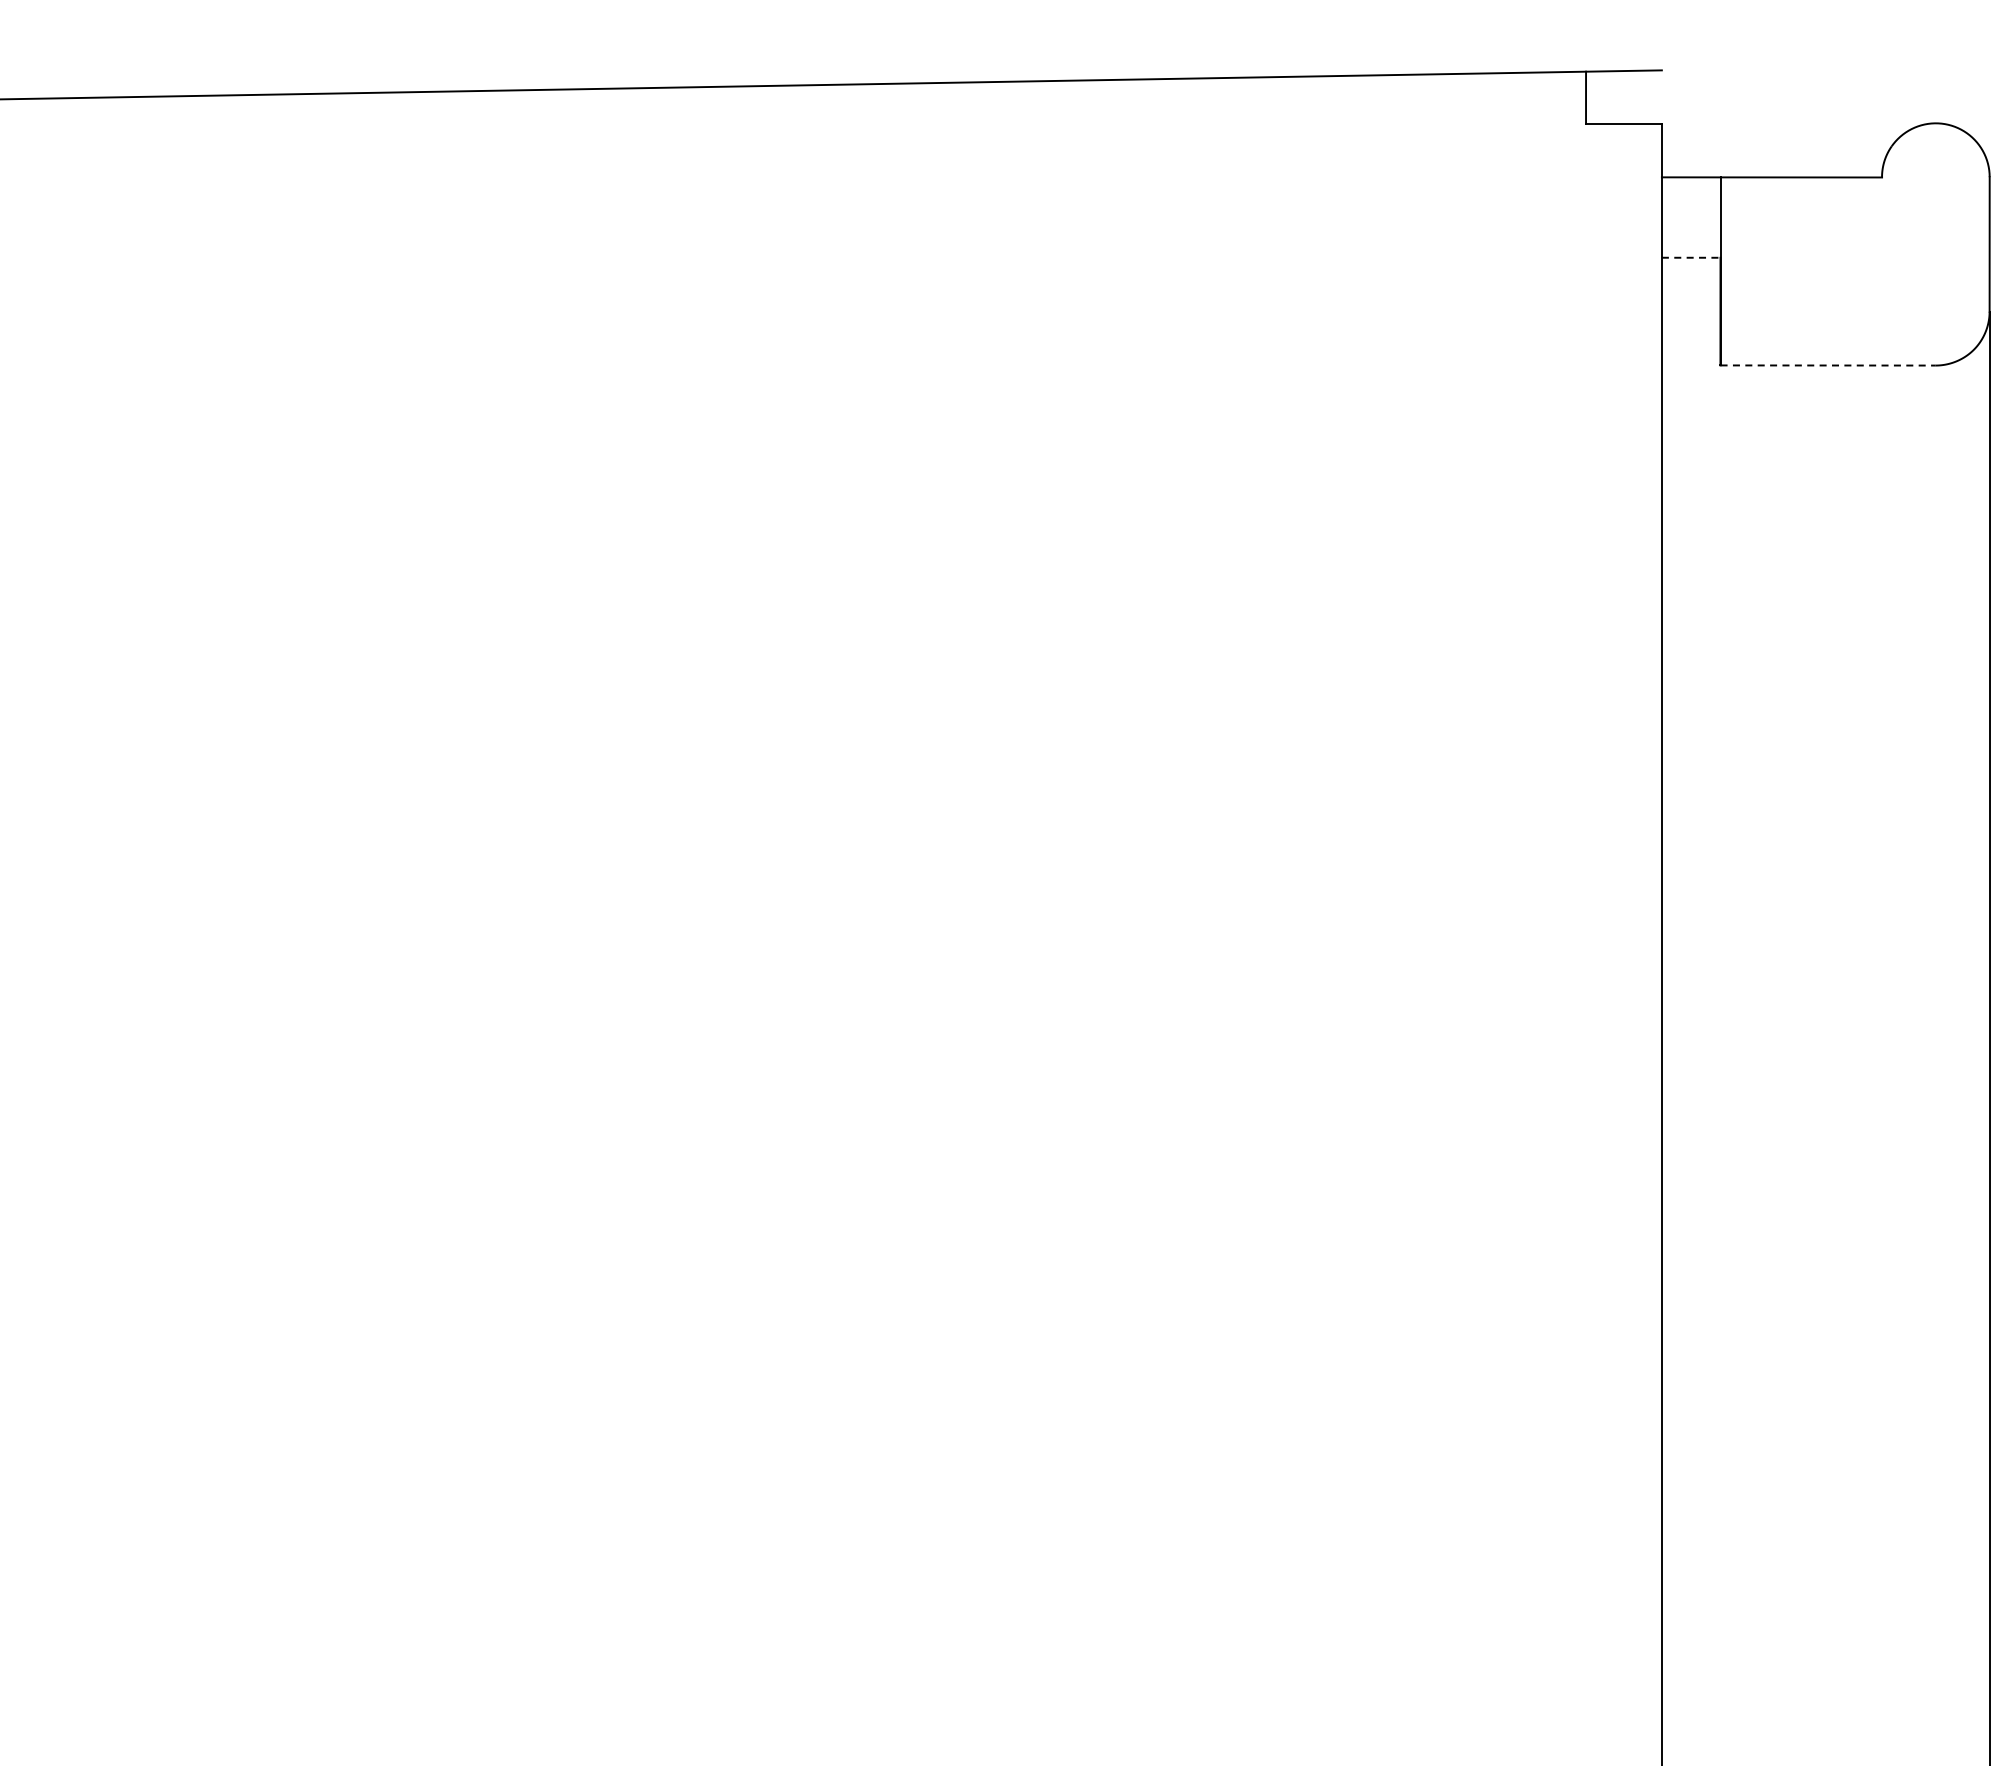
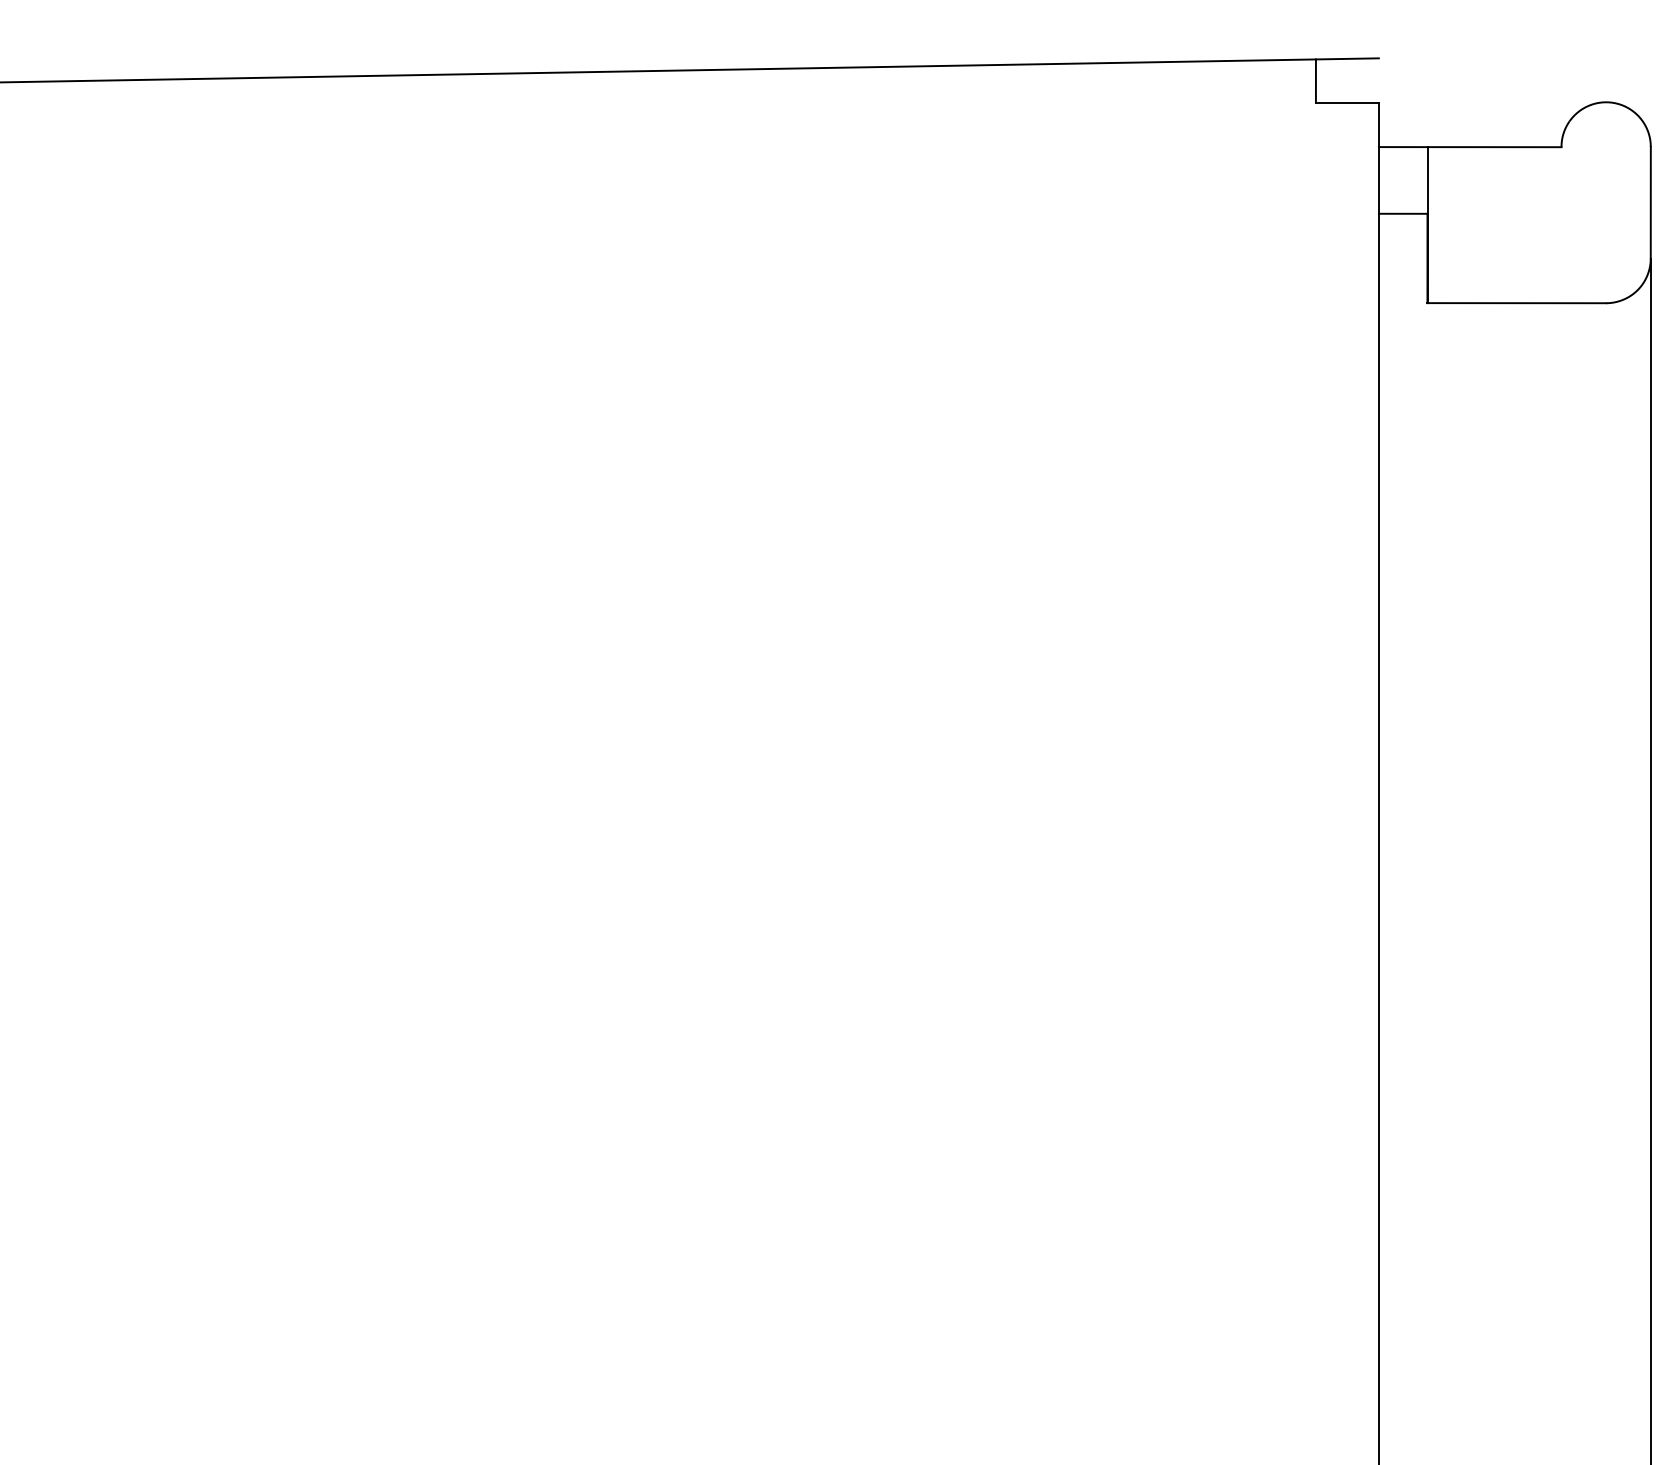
line: (1691, 257) -> (1403, 213), dashed -> solid
line: (1828, 365) -> (1517, 303), dashed -> solid

